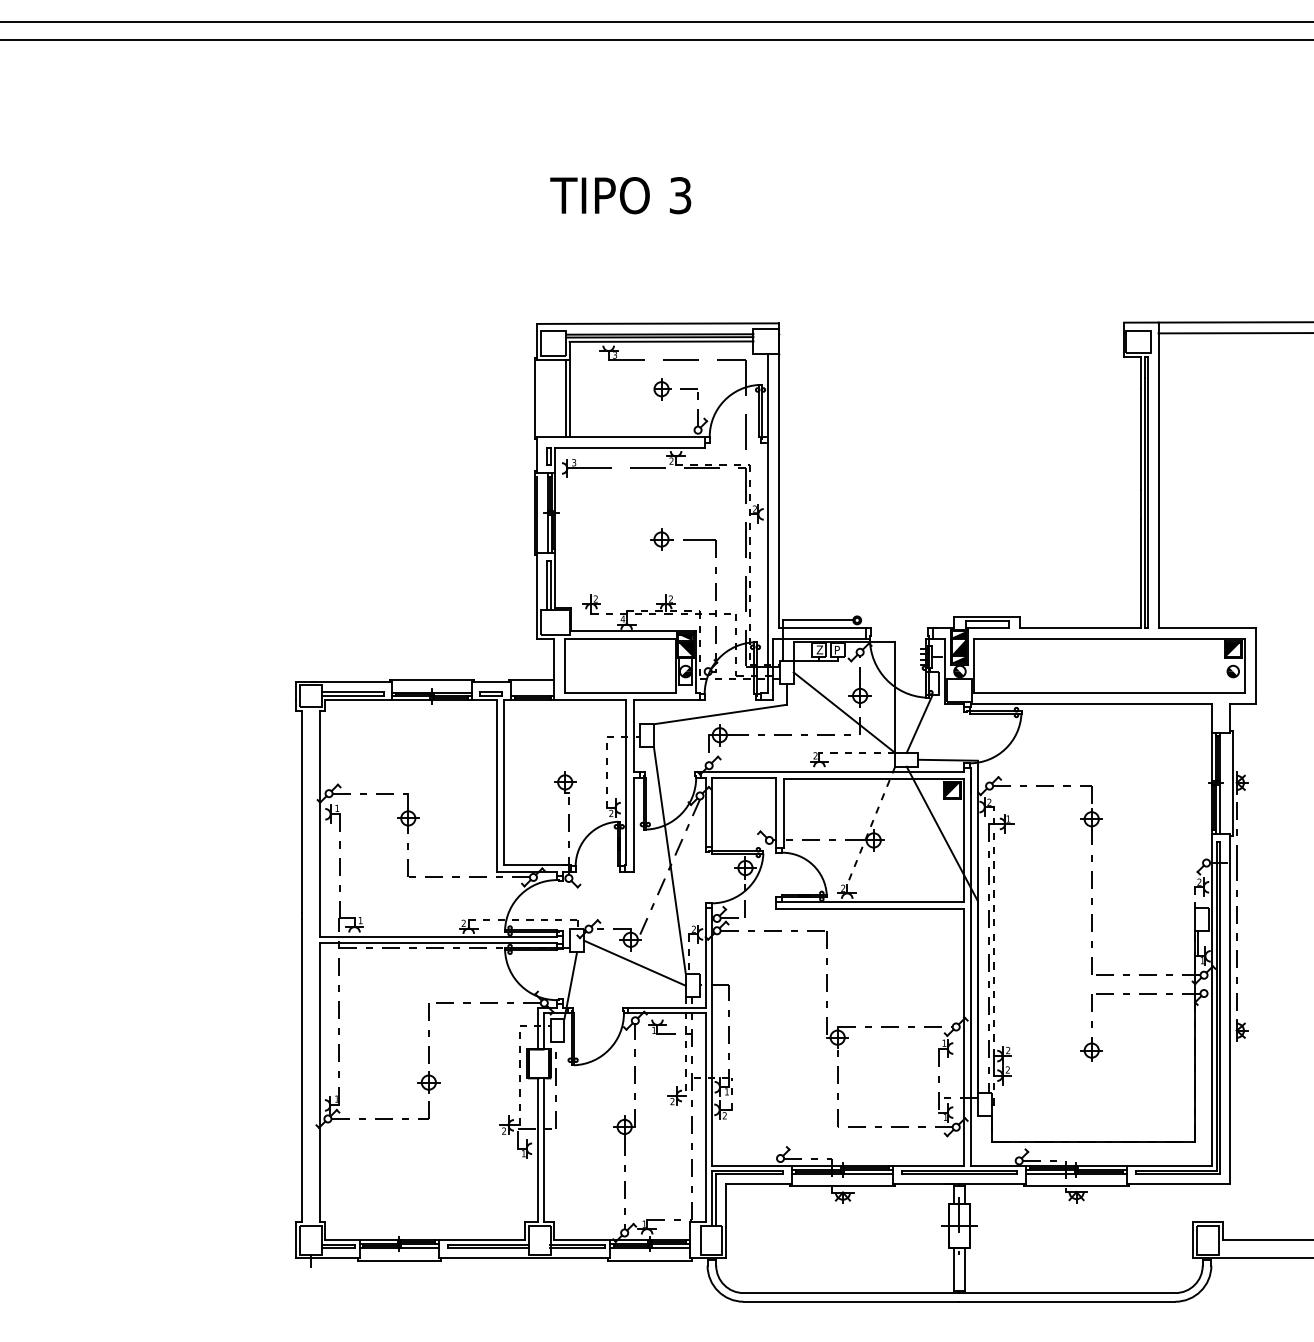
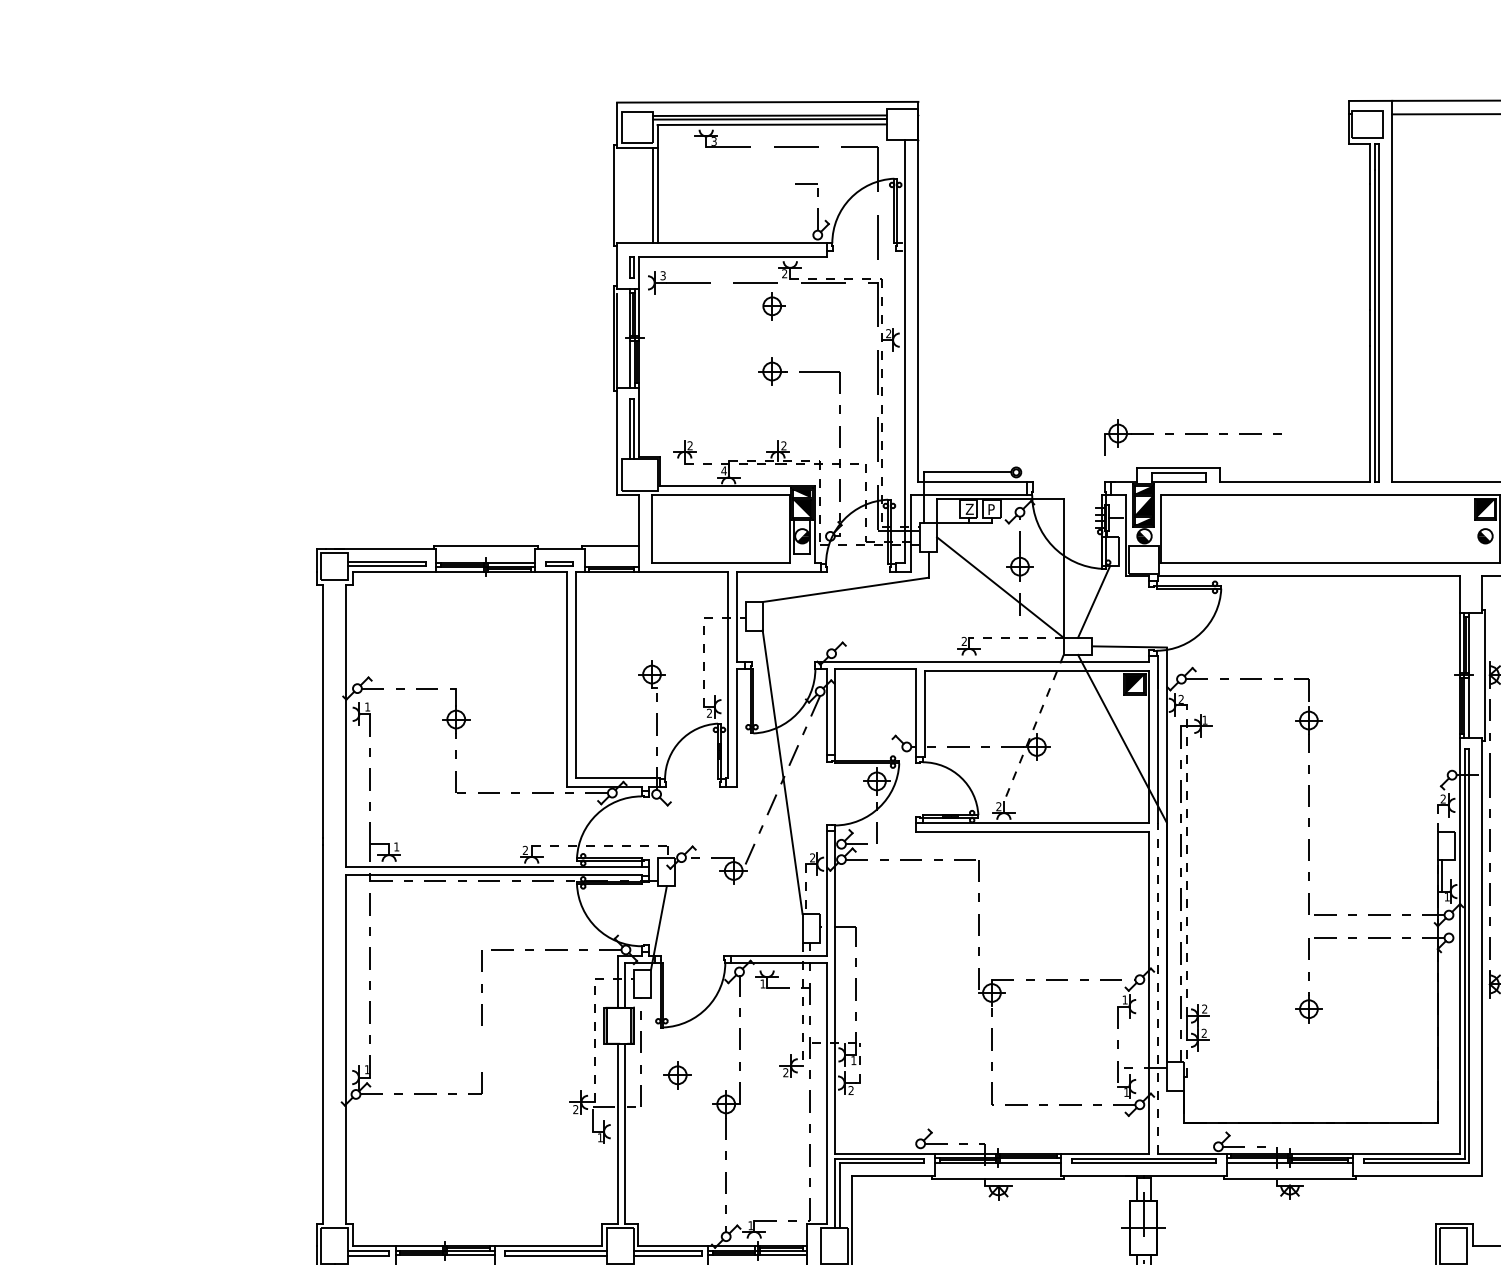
part: (662, 389) -> (773, 306), moved
part: (779, 738) -> (1192, 437), moved
line: (634, 962) -> (738, 899), removed
line: (971, 1033) -> (1158, 987), solid -> dashed
part: (428, 1082) -> (677, 1075), moved

